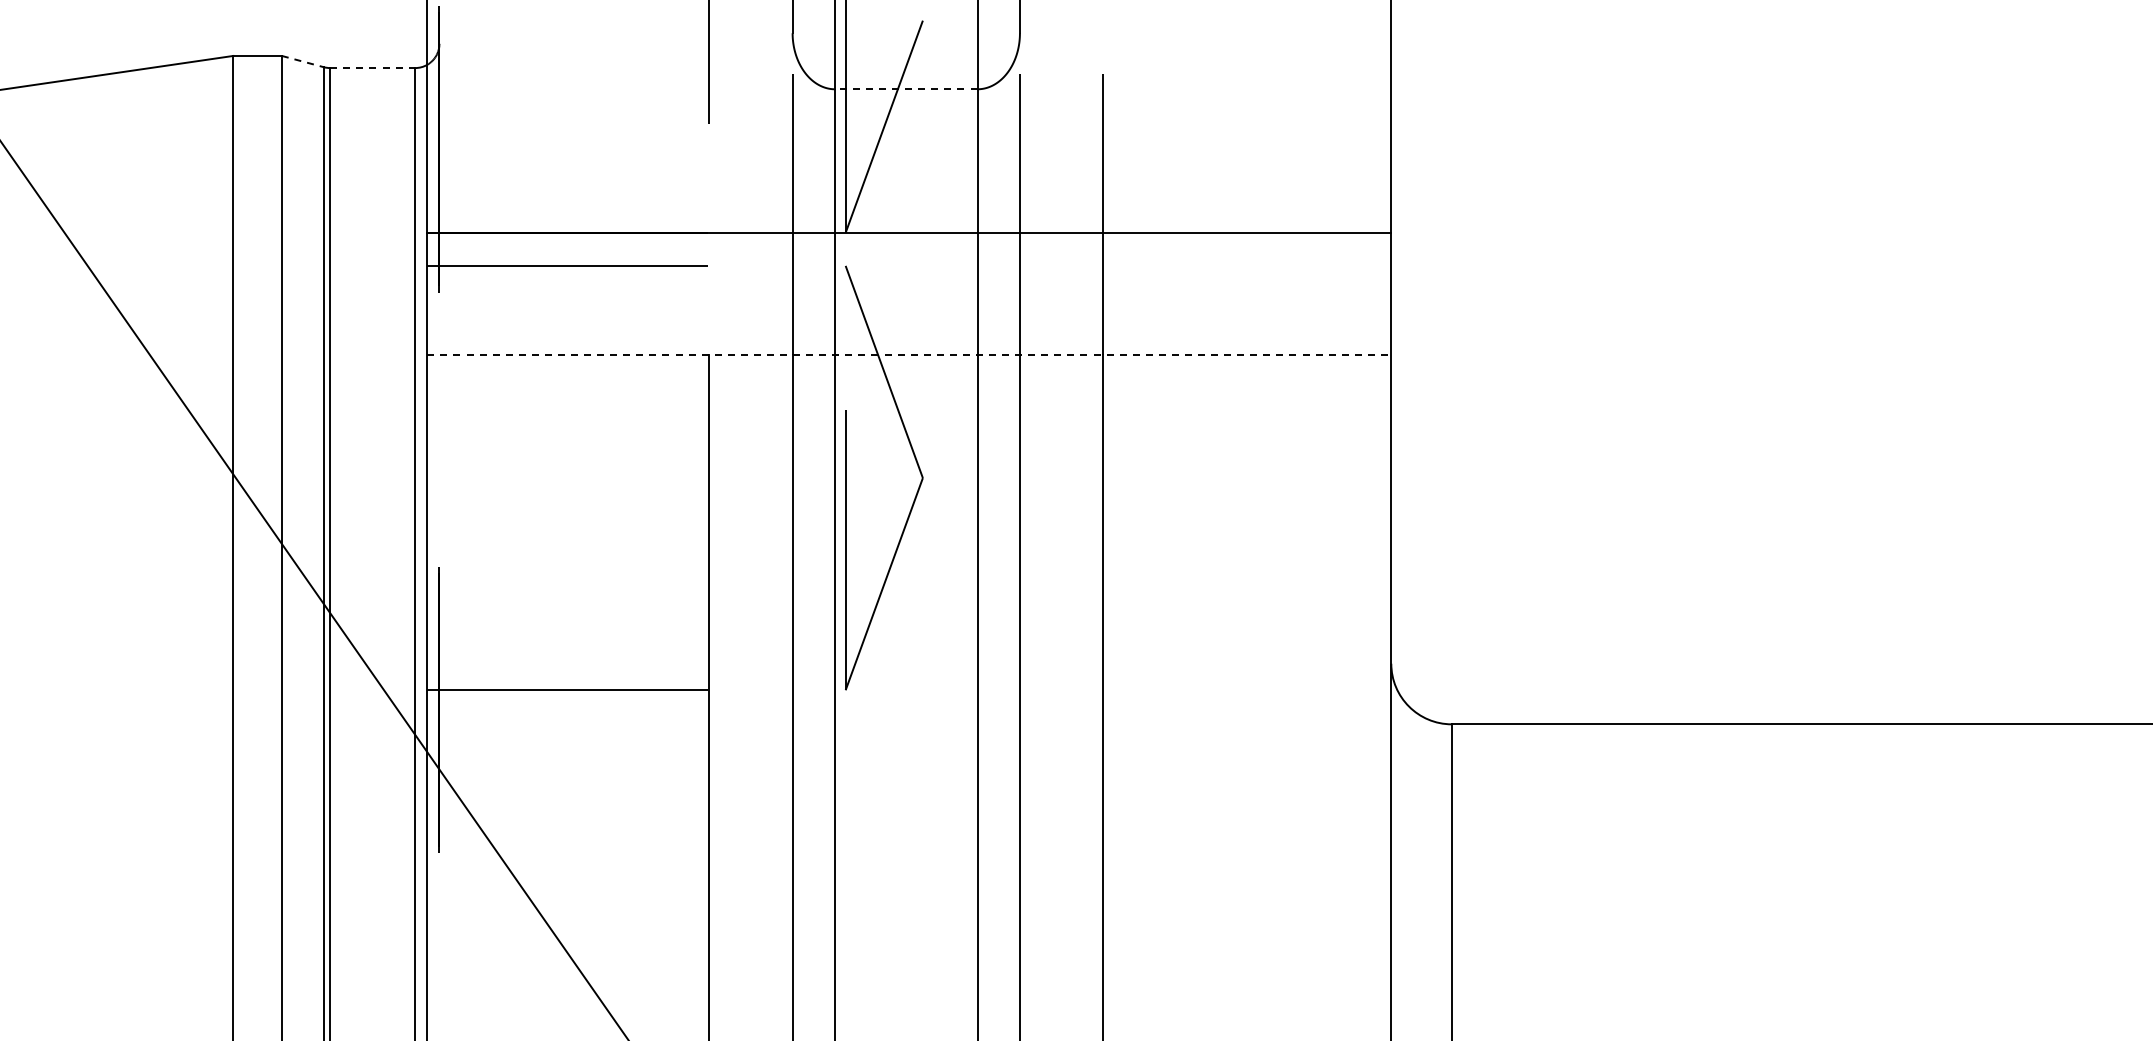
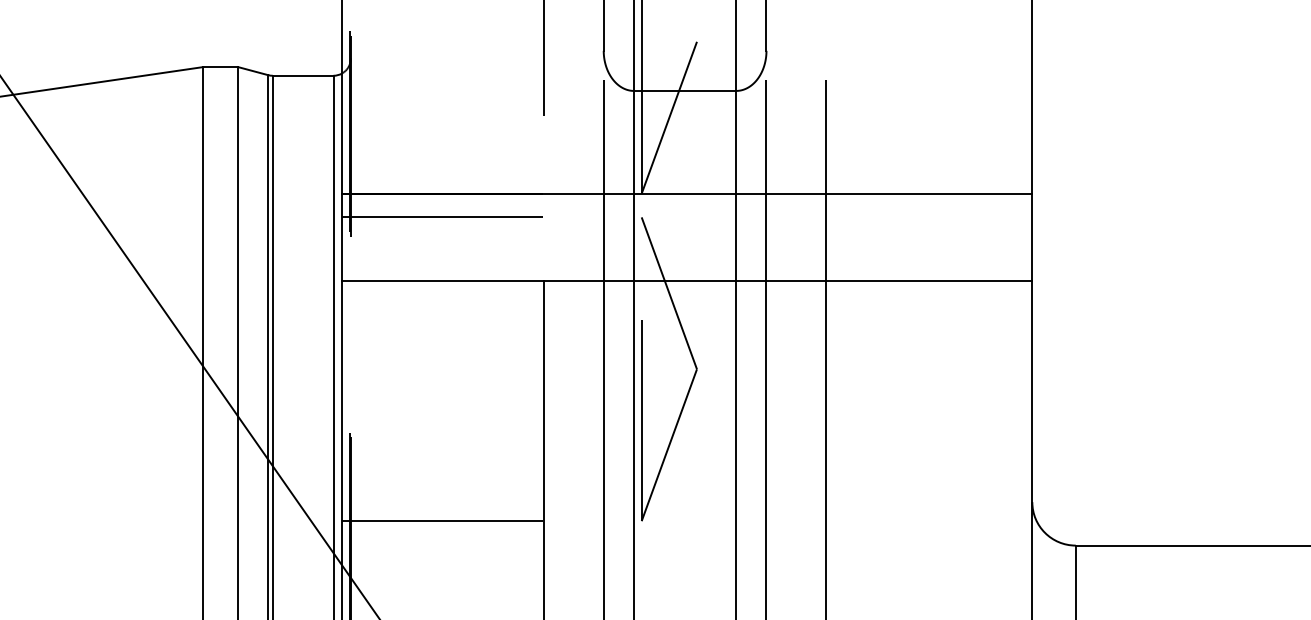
line: (302, 61) -> (252, 71), dashed -> solid
line: (373, 68) -> (303, 76), dashed -> solid
line: (905, 89) -> (684, 91), dashed -> solid
line: (909, 354) -> (687, 280), dashed -> solid

